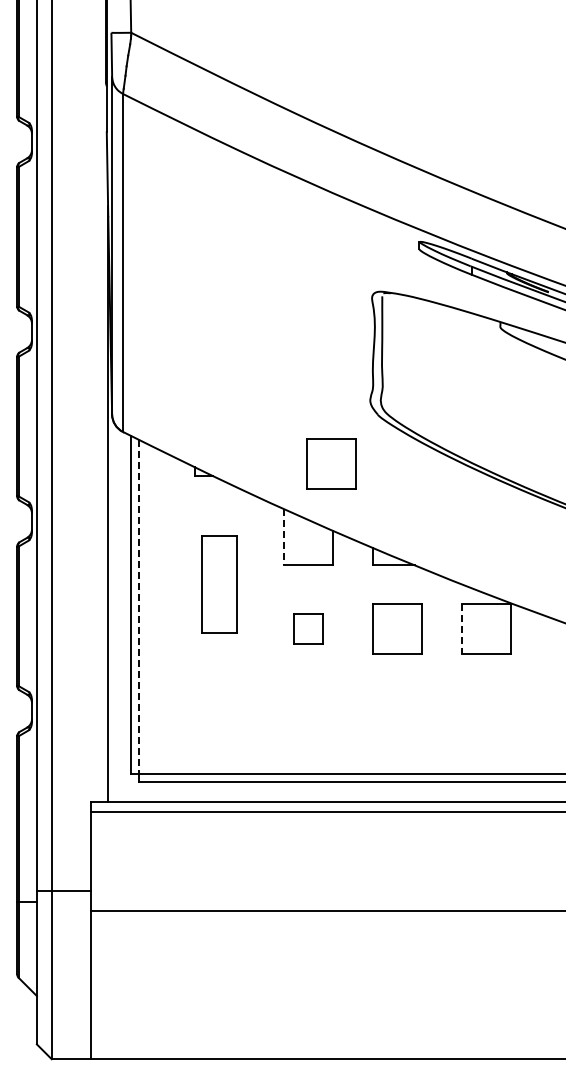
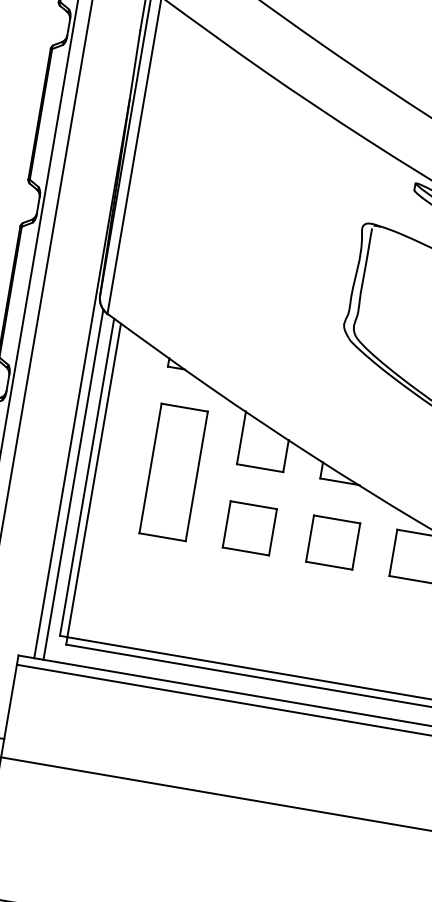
part: (331, 463) -> (297, 376), removed
line: (283, 537) -> (240, 438), dashed -> solid
part: (219, 584) -> (173, 472), size x1.43
line: (138, 607) -> (93, 480), dashed -> solid
line: (117, 615) -> (72, 484), added
part: (308, 628) -> (249, 527), size x1.67
line: (461, 629) -> (392, 553), dashed -> solid

